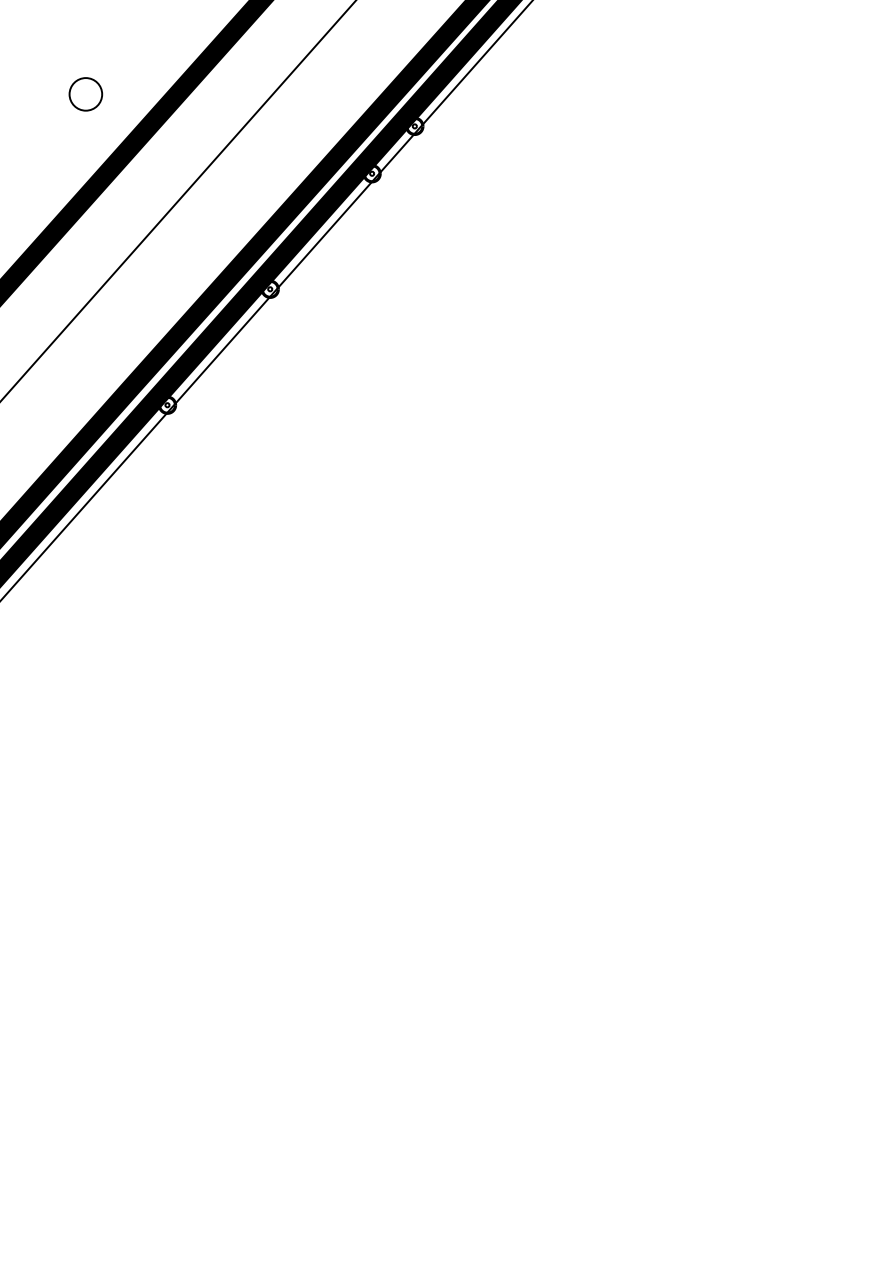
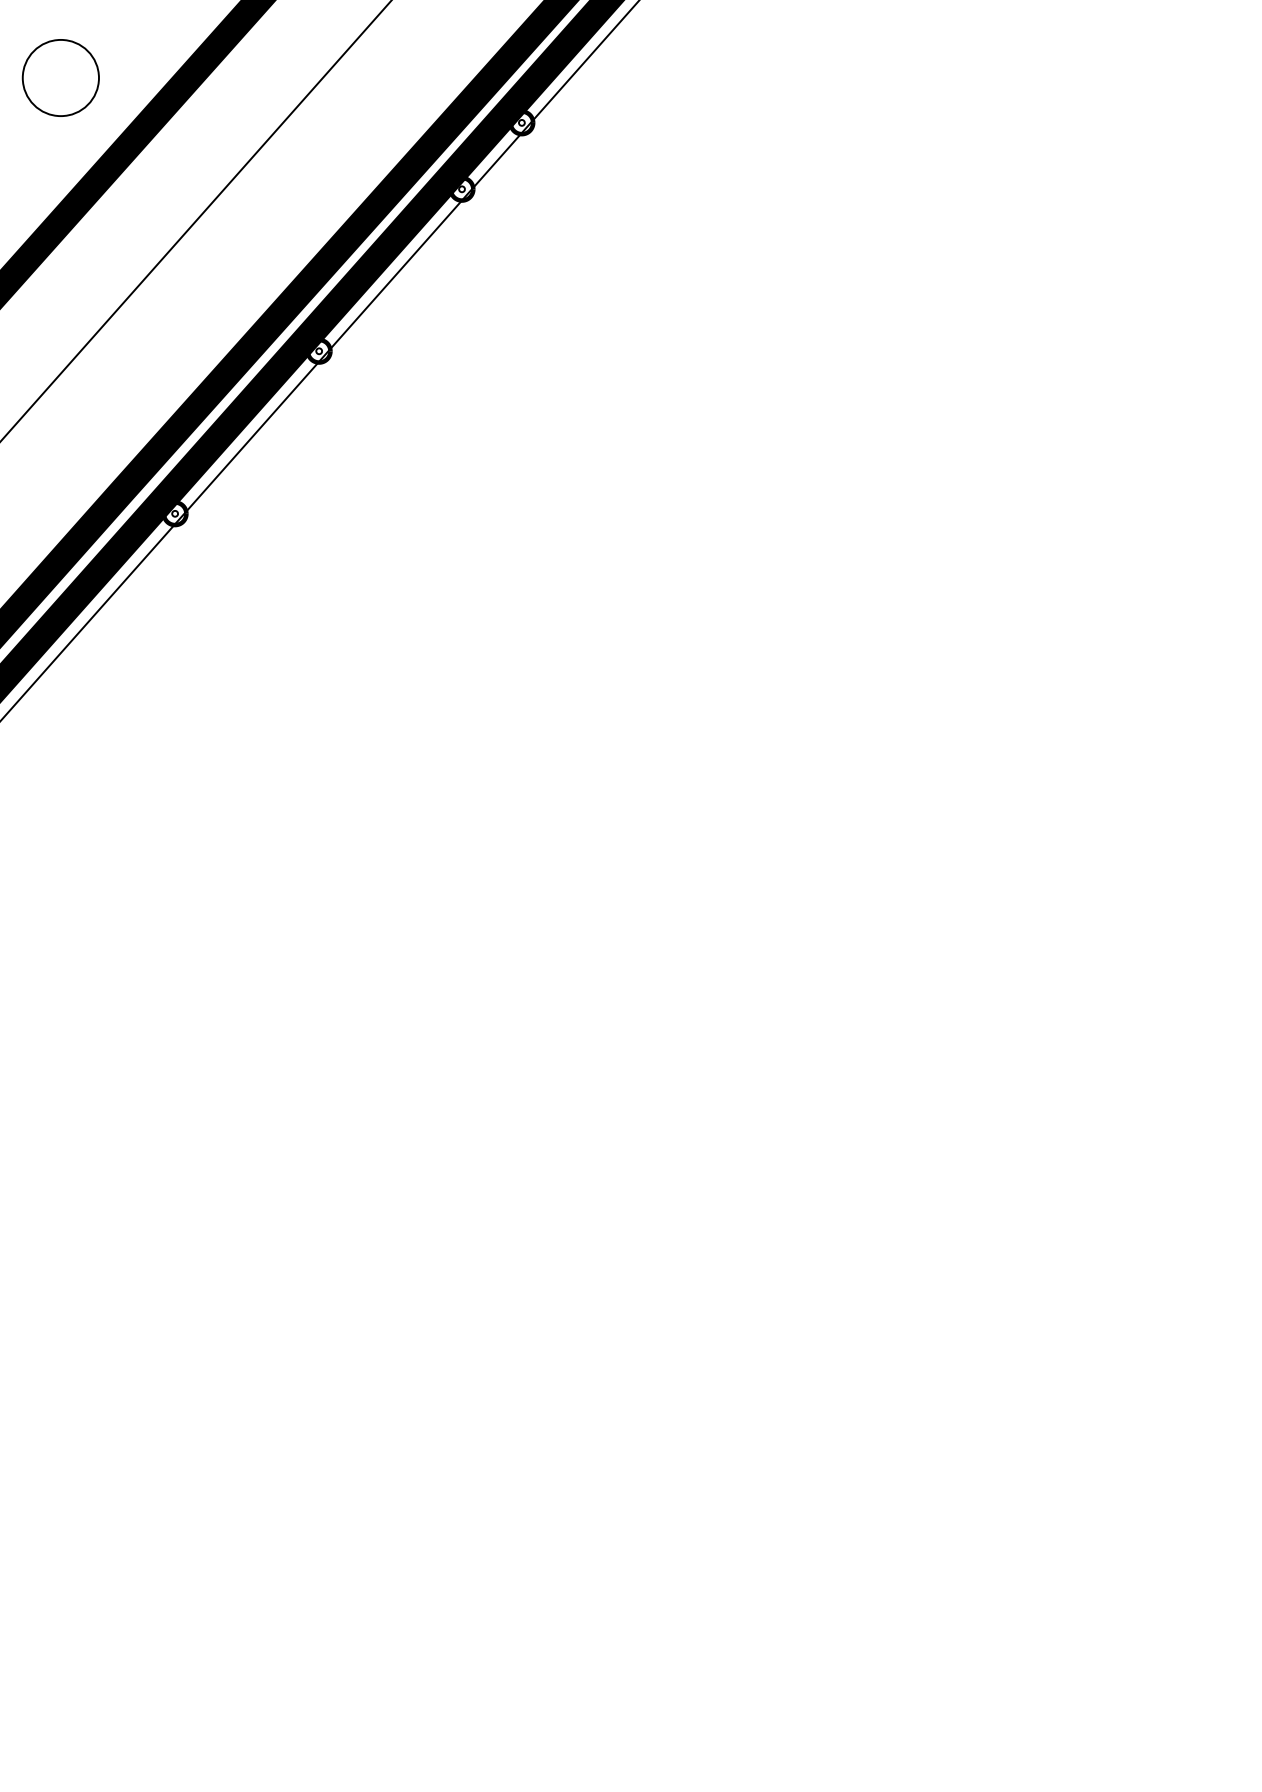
circle: (85, 94) -> (60, 77), size x1.67

